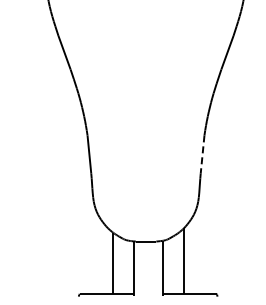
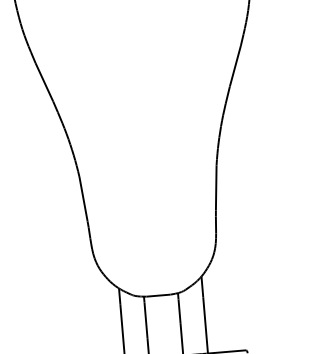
line: (202, 155) -> (216, 189), dashed -> solid

